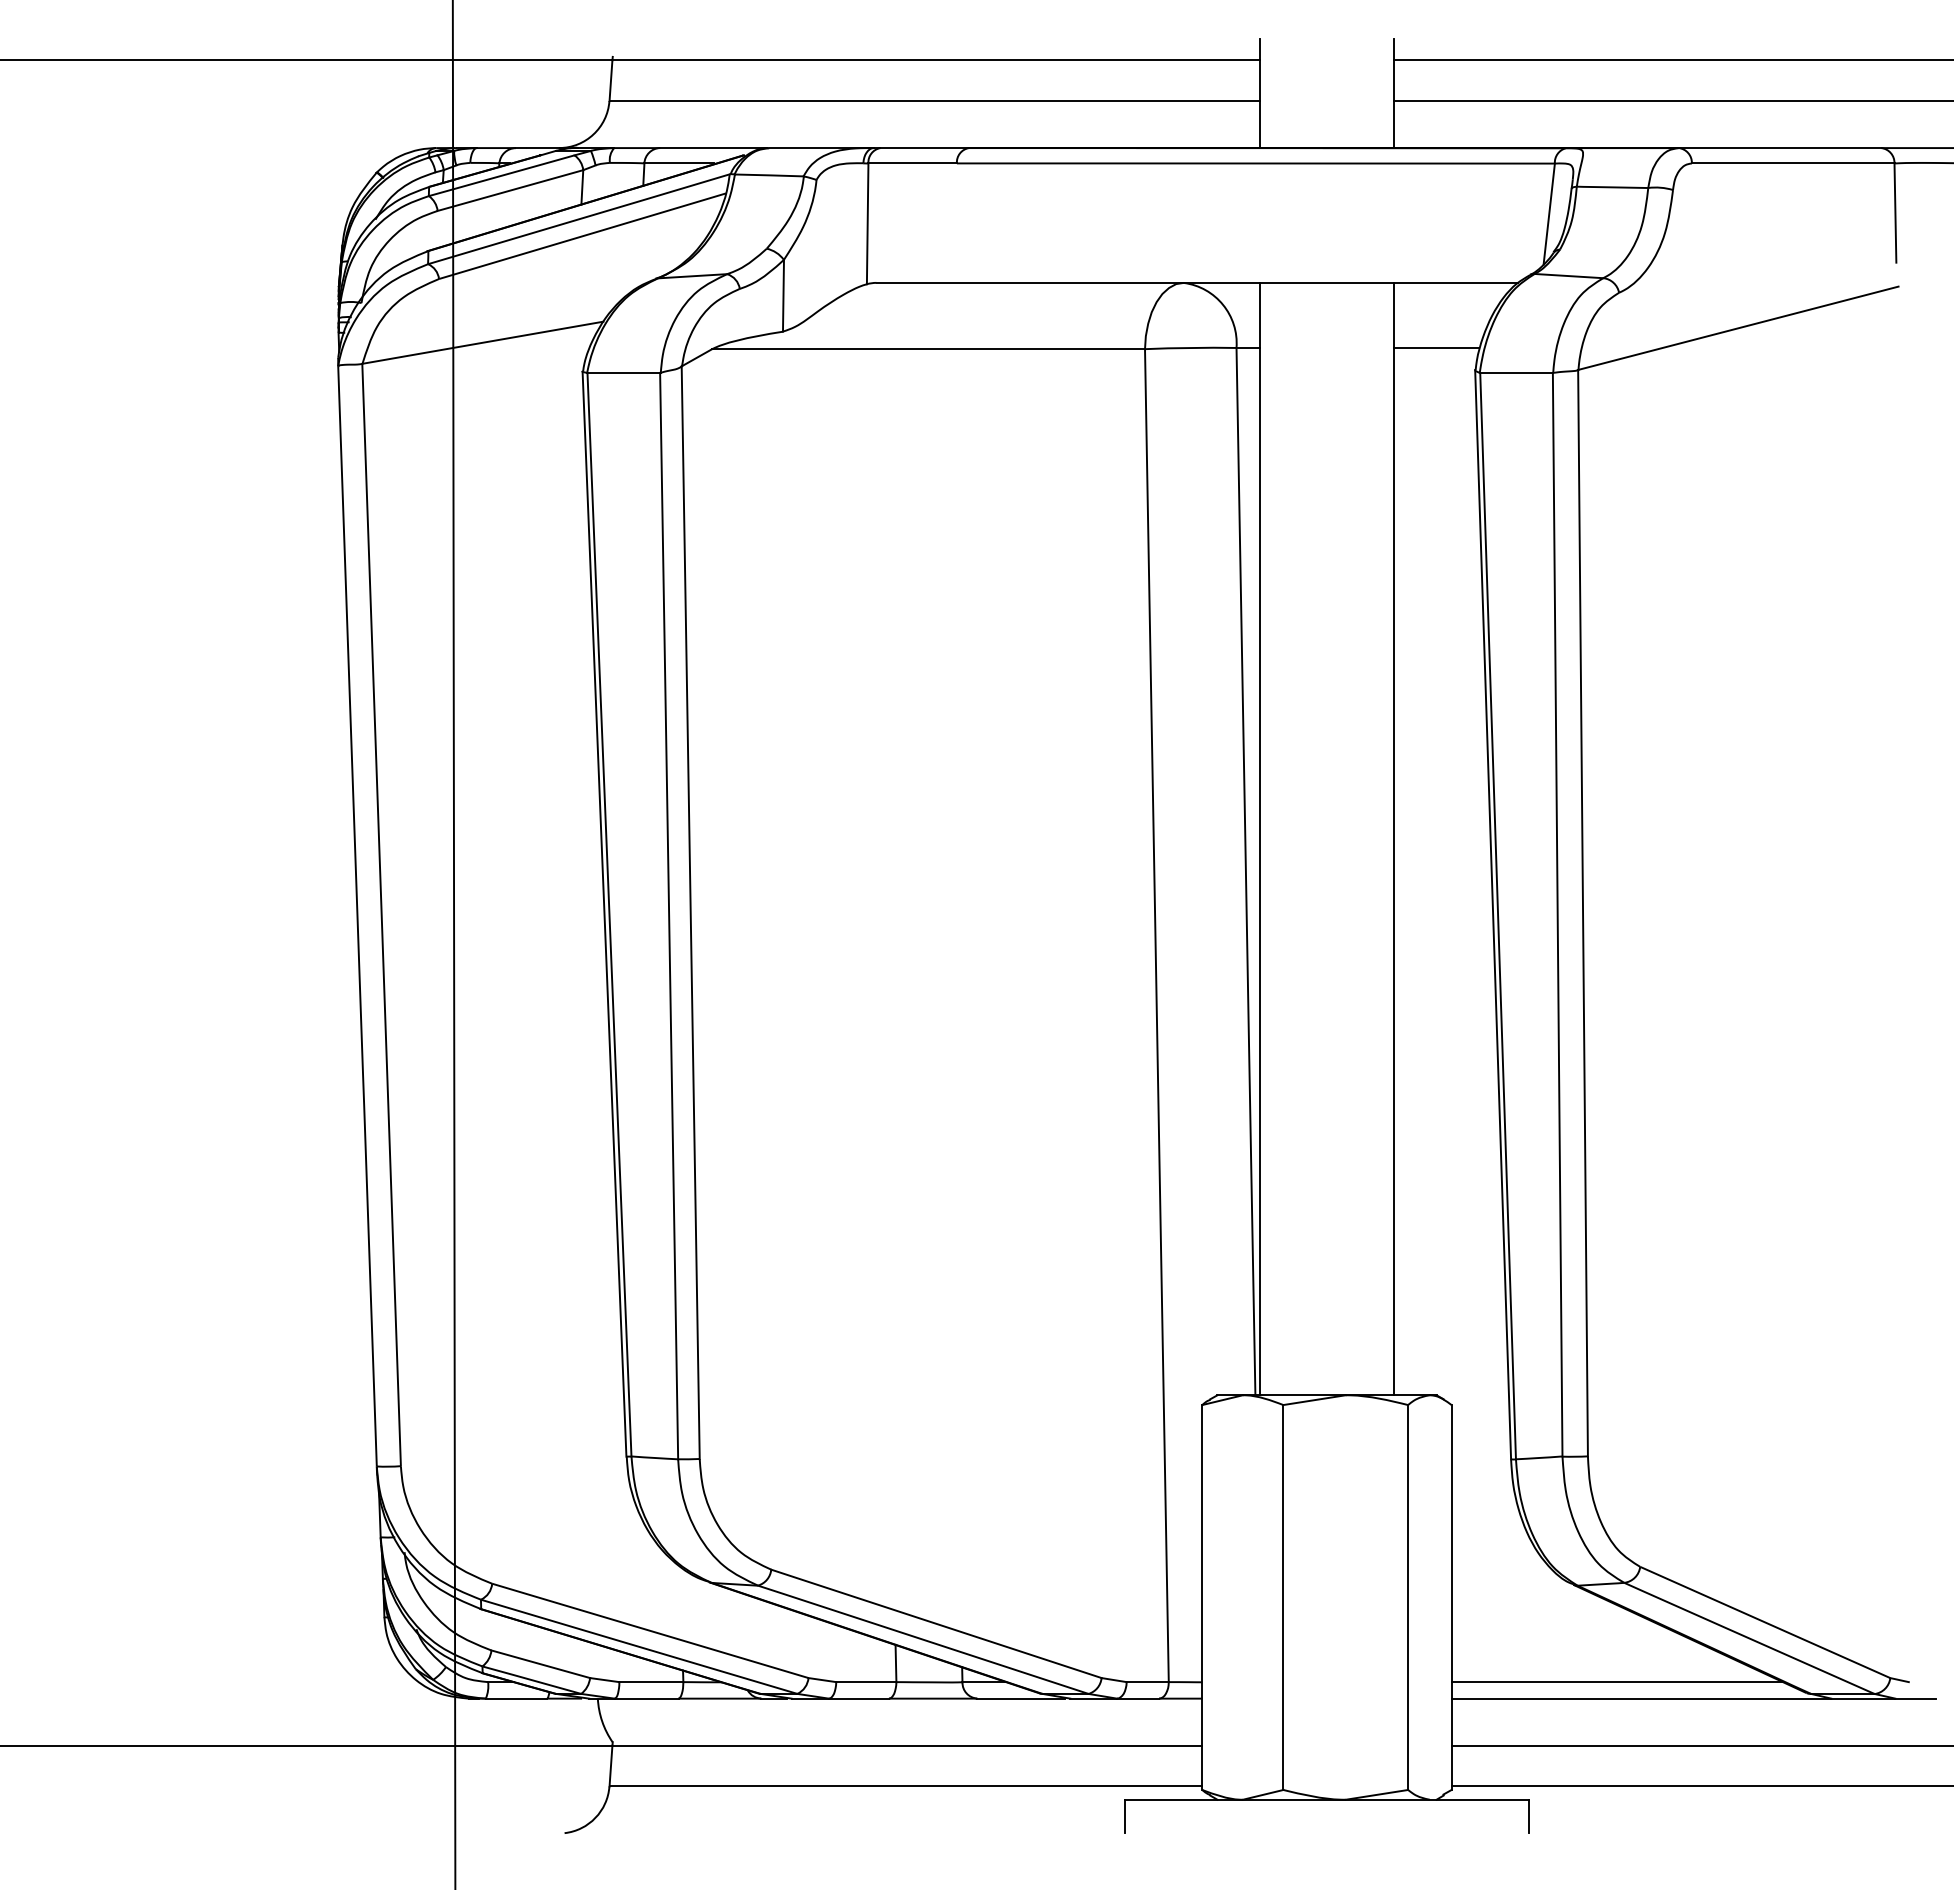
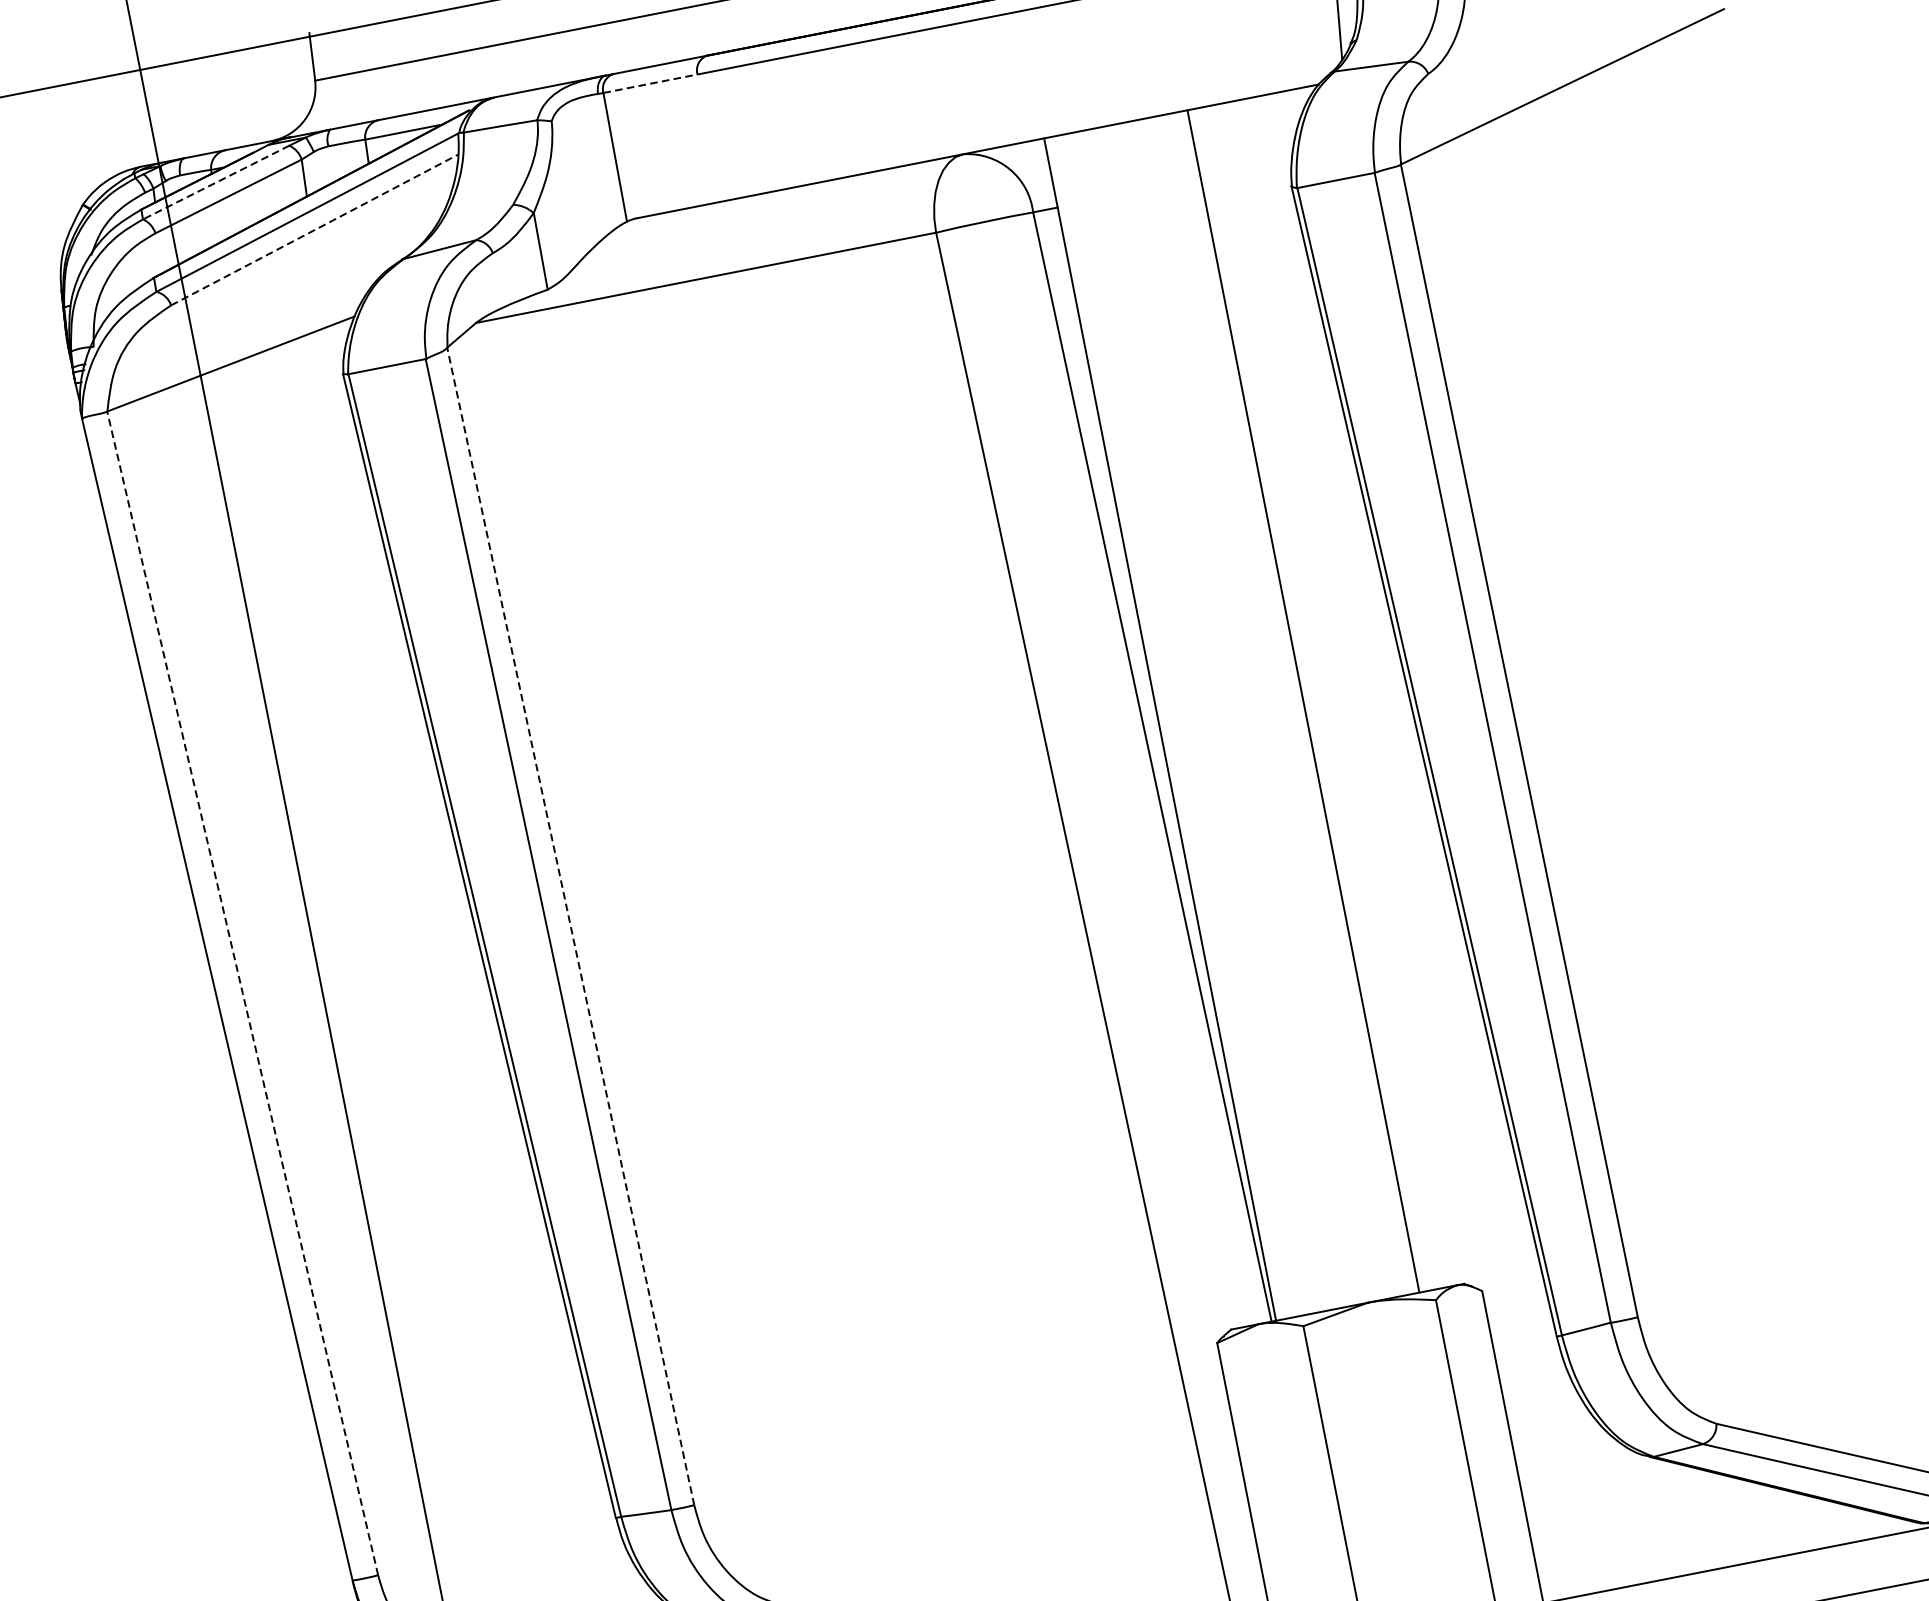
line: (913, 163) -> (651, 83), solid -> dashed
line: (502, 175) -> (216, 182), solid -> dashed
line: (583, 236) -> (315, 230), solid -> dashed
line: (1436, 347) -> (1245, 170), removed
line: (690, 912) -> (570, 926), solid -> dashed
line: (381, 915) -> (242, 993), solid -> dashed
line: (1616, 1682) -> (1715, 1551), removed

